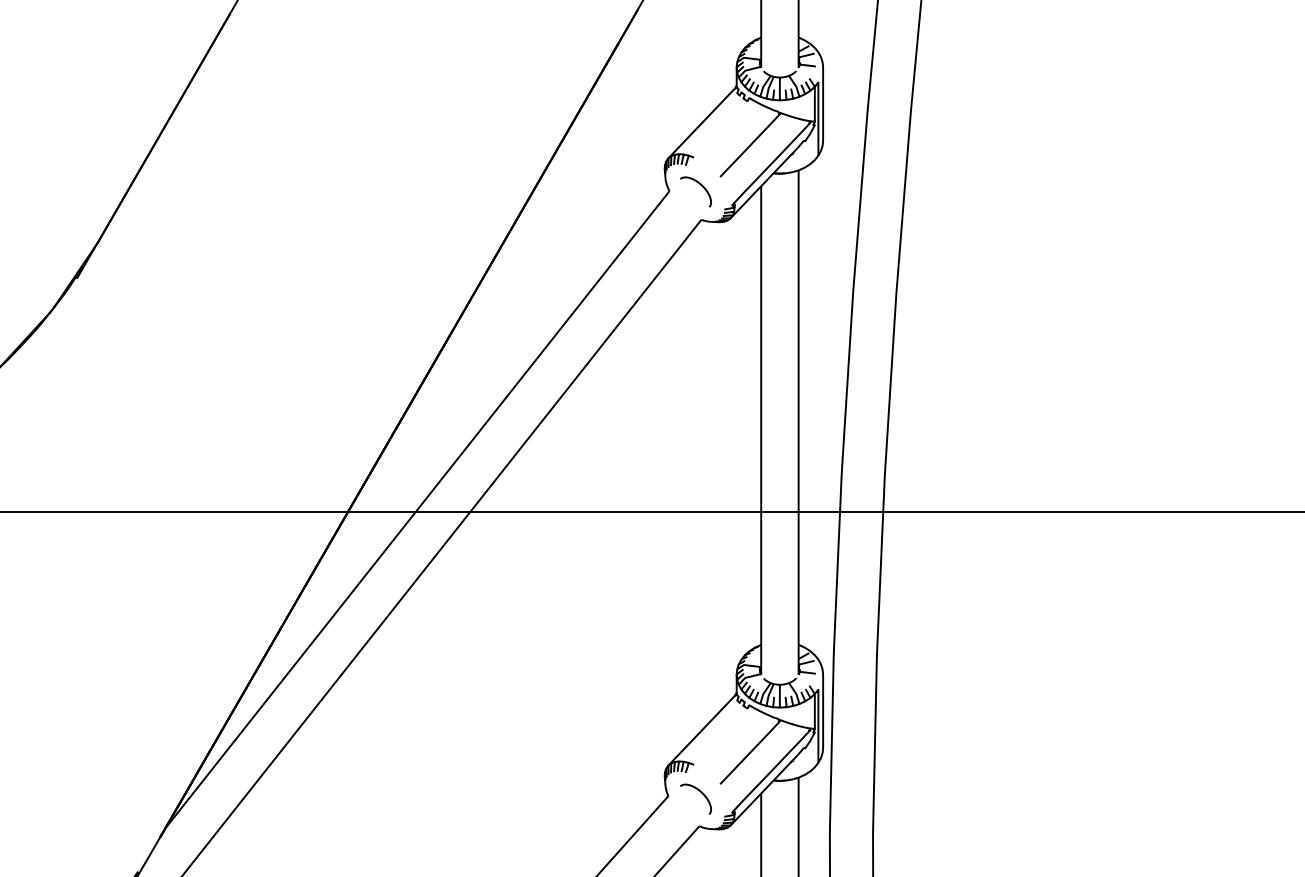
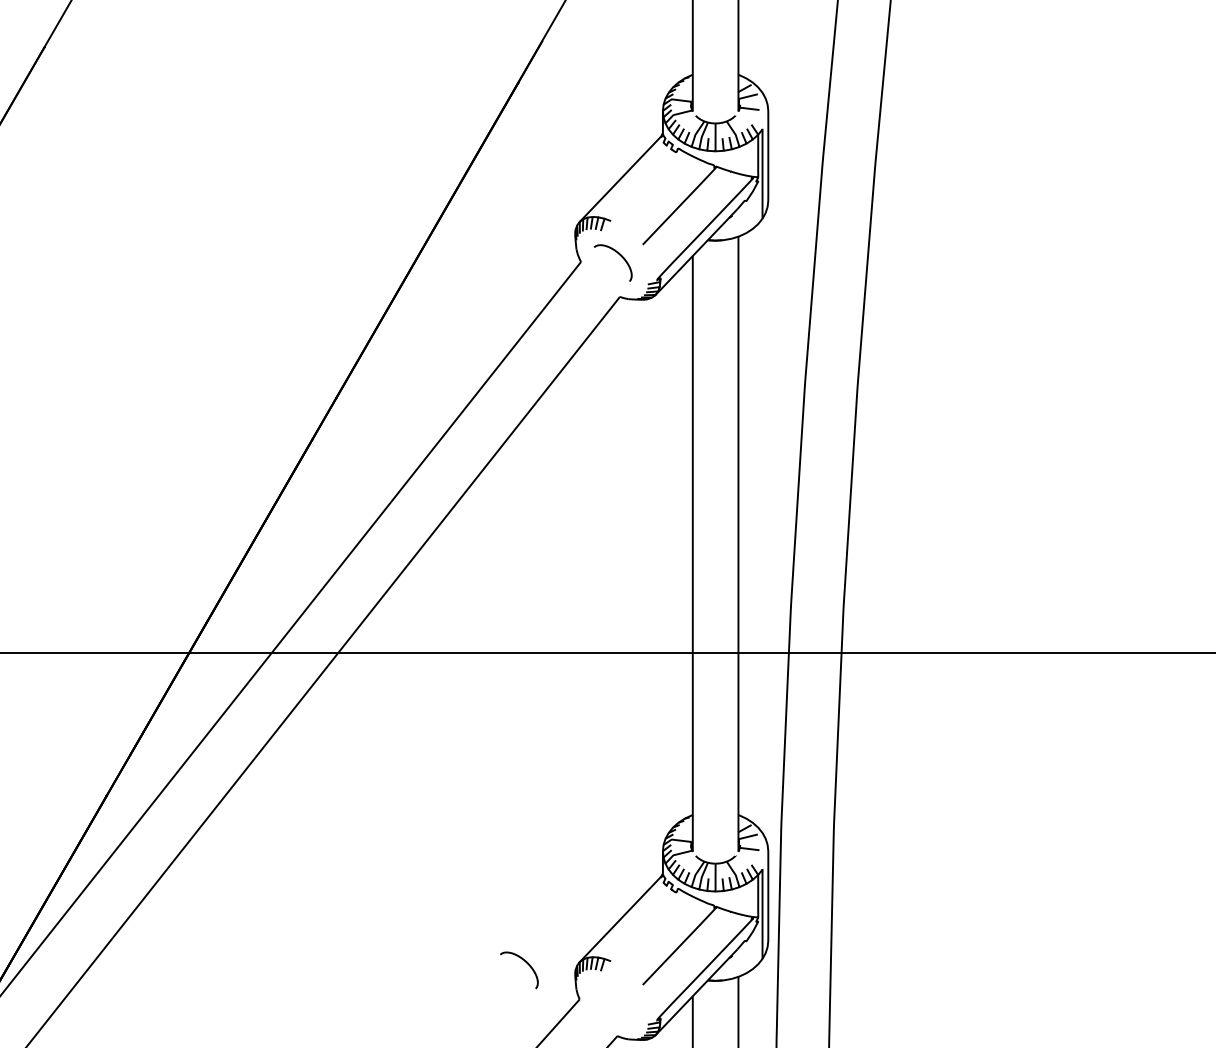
curve: (700, 792) -> (524, 962), moved

